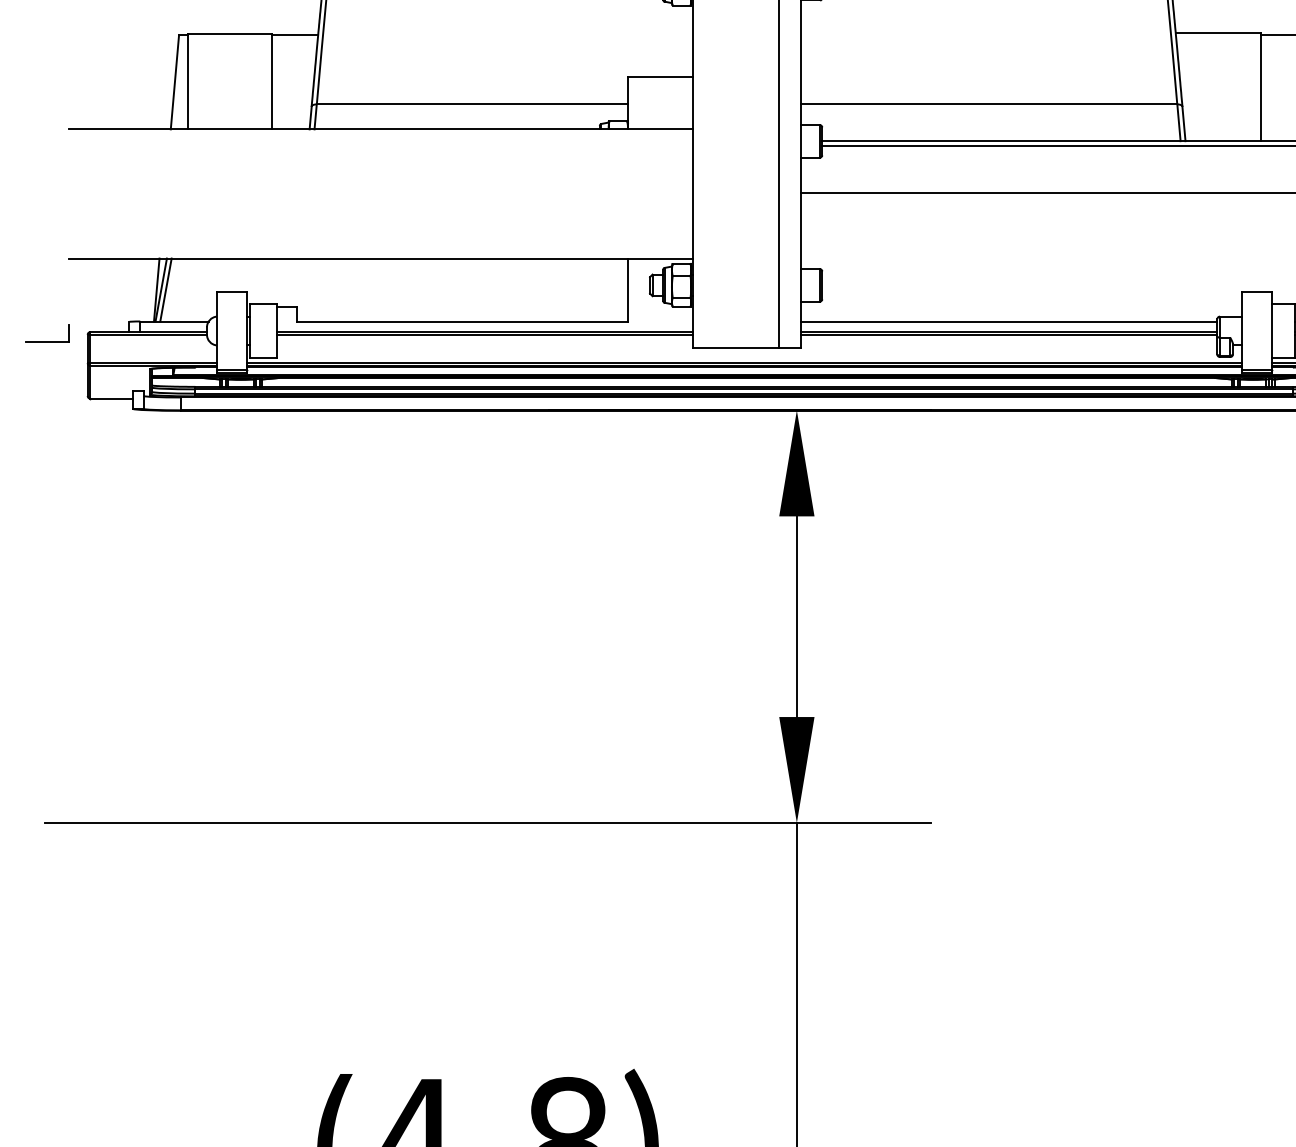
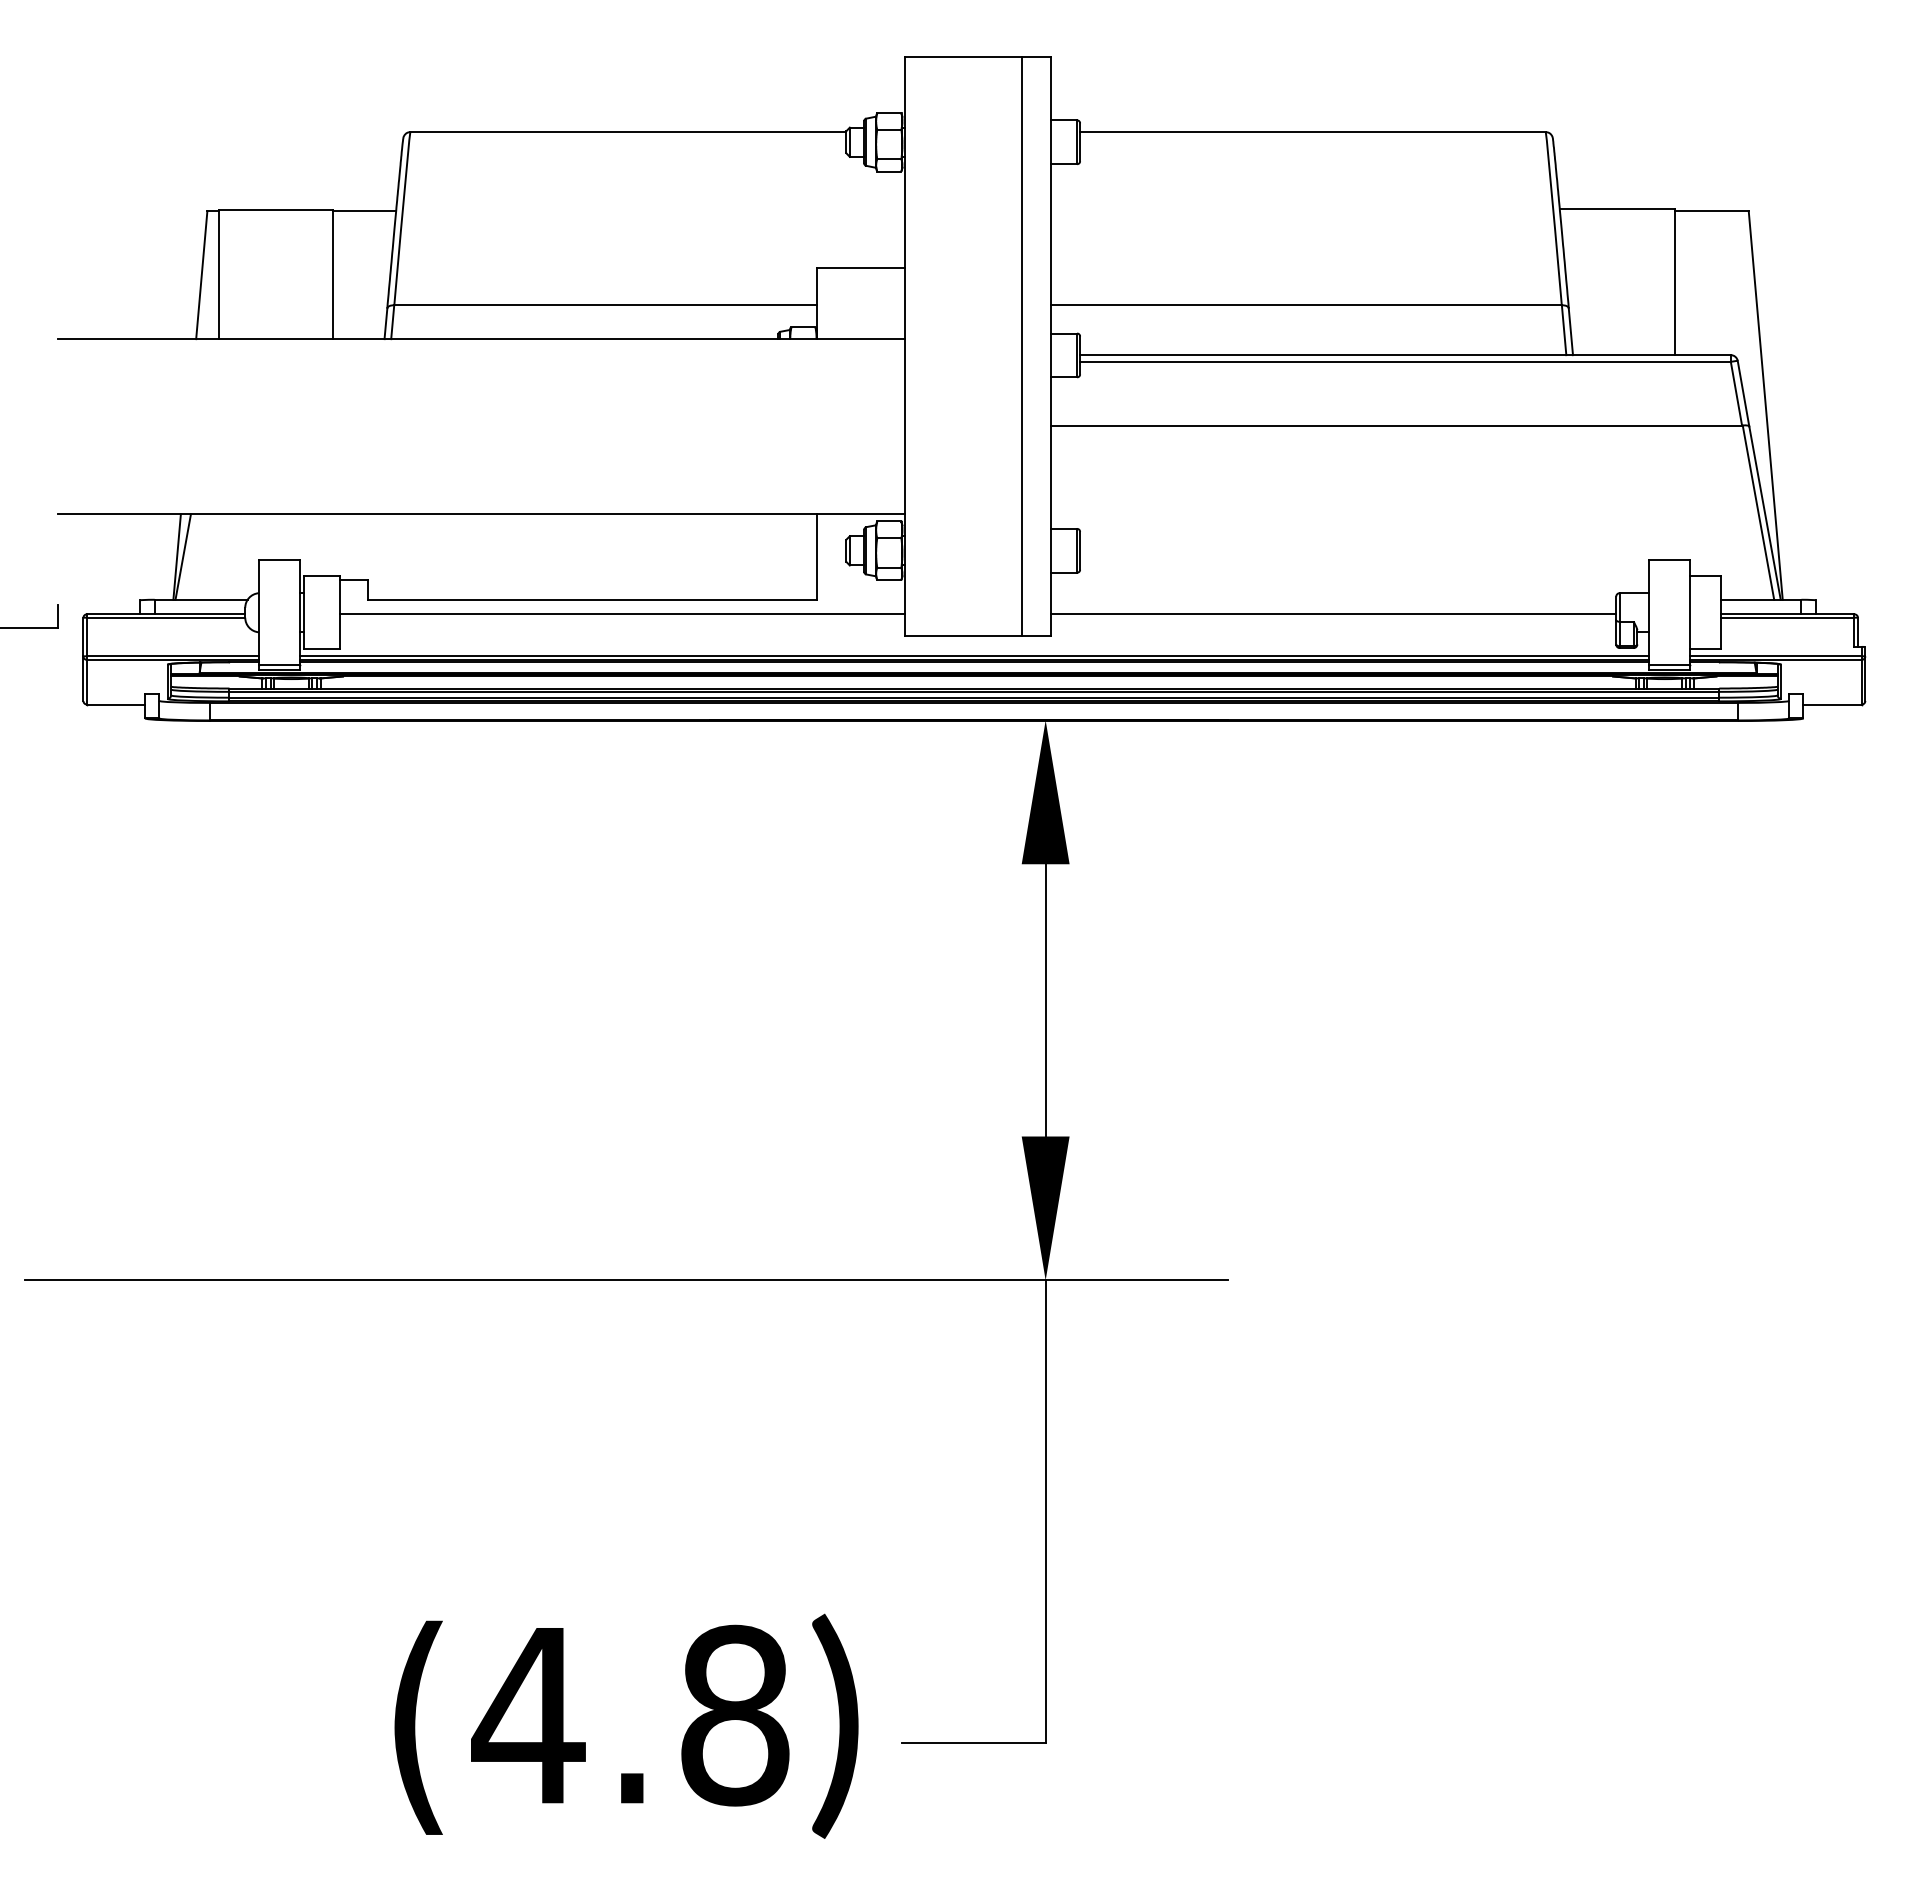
line: (165, 289) -> (189, 556), removed
line: (1009, 321) -> (1333, 599), removed
line: (484, 334) -> (621, 617), removed
line: (1009, 334) -> (1333, 617), removed

